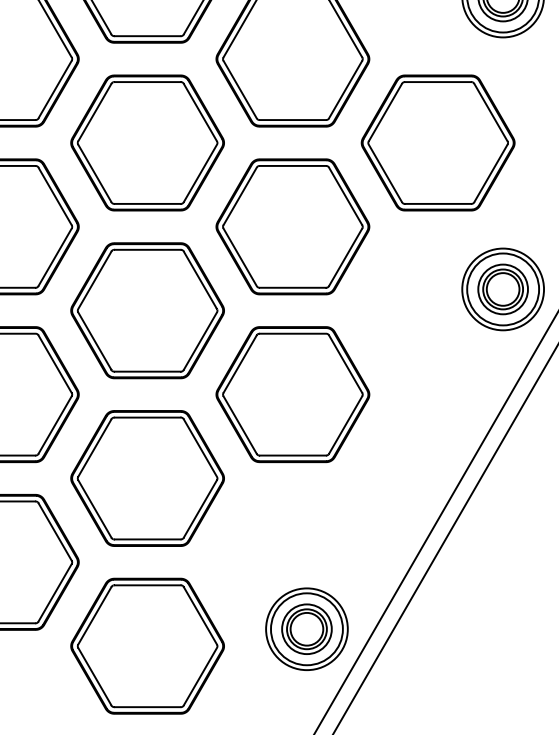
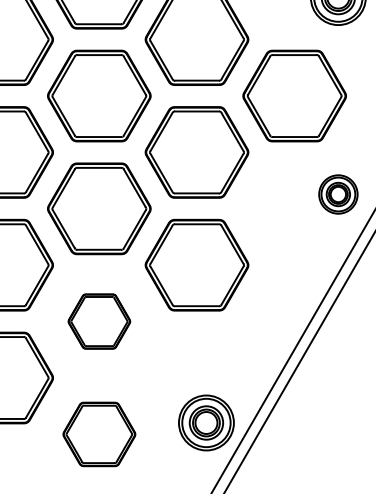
part: (503, 289) -> (338, 194), size x0.7
part: (147, 478) -> (99, 321), size x0.6
part: (147, 646) -> (99, 434), size x0.7

